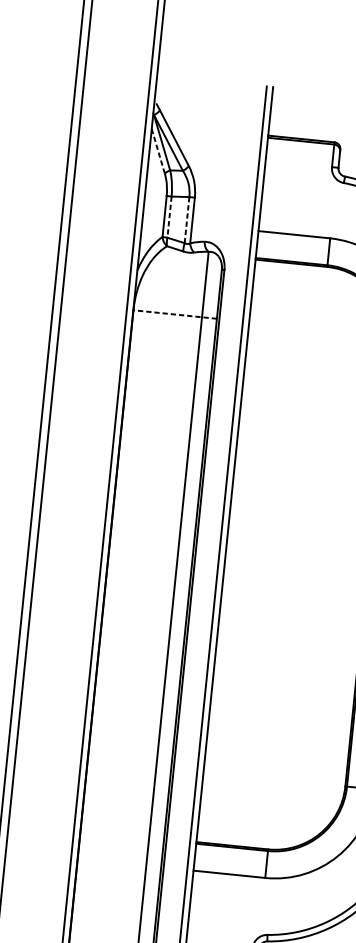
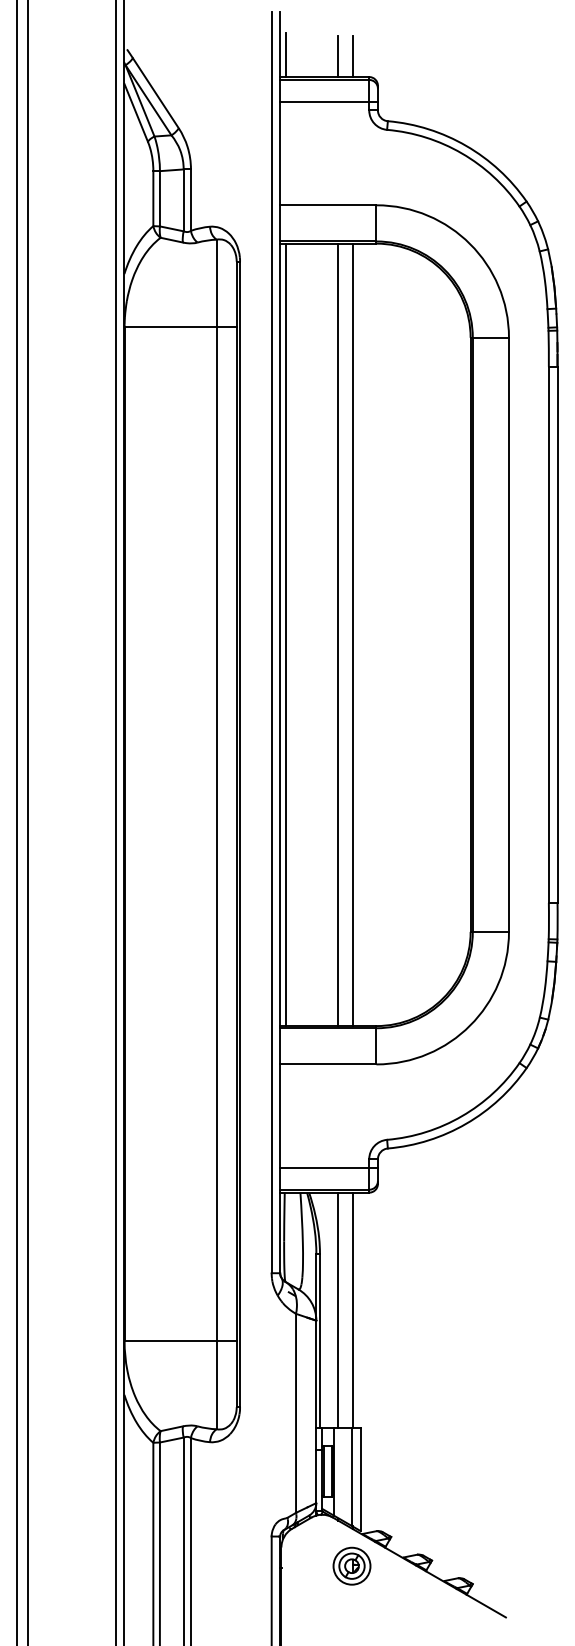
line: (273, 119) -> (285, 55), added
line: (313, 124) -> (338, 56), added
line: (323, 125) -> (352, 56), added
line: (158, 151) -> (136, 113), dashed -> solid
line: (302, 157) -> (328, 101), added
line: (169, 216) -> (159, 198), dashed -> solid
line: (186, 220) -> (183, 200), dashed -> solid
line: (175, 314) -> (180, 327), dashed -> solid
line: (230, 551) -> (285, 634), added
line: (269, 555) -> (338, 634), added
line: (279, 556) -> (352, 634), added

